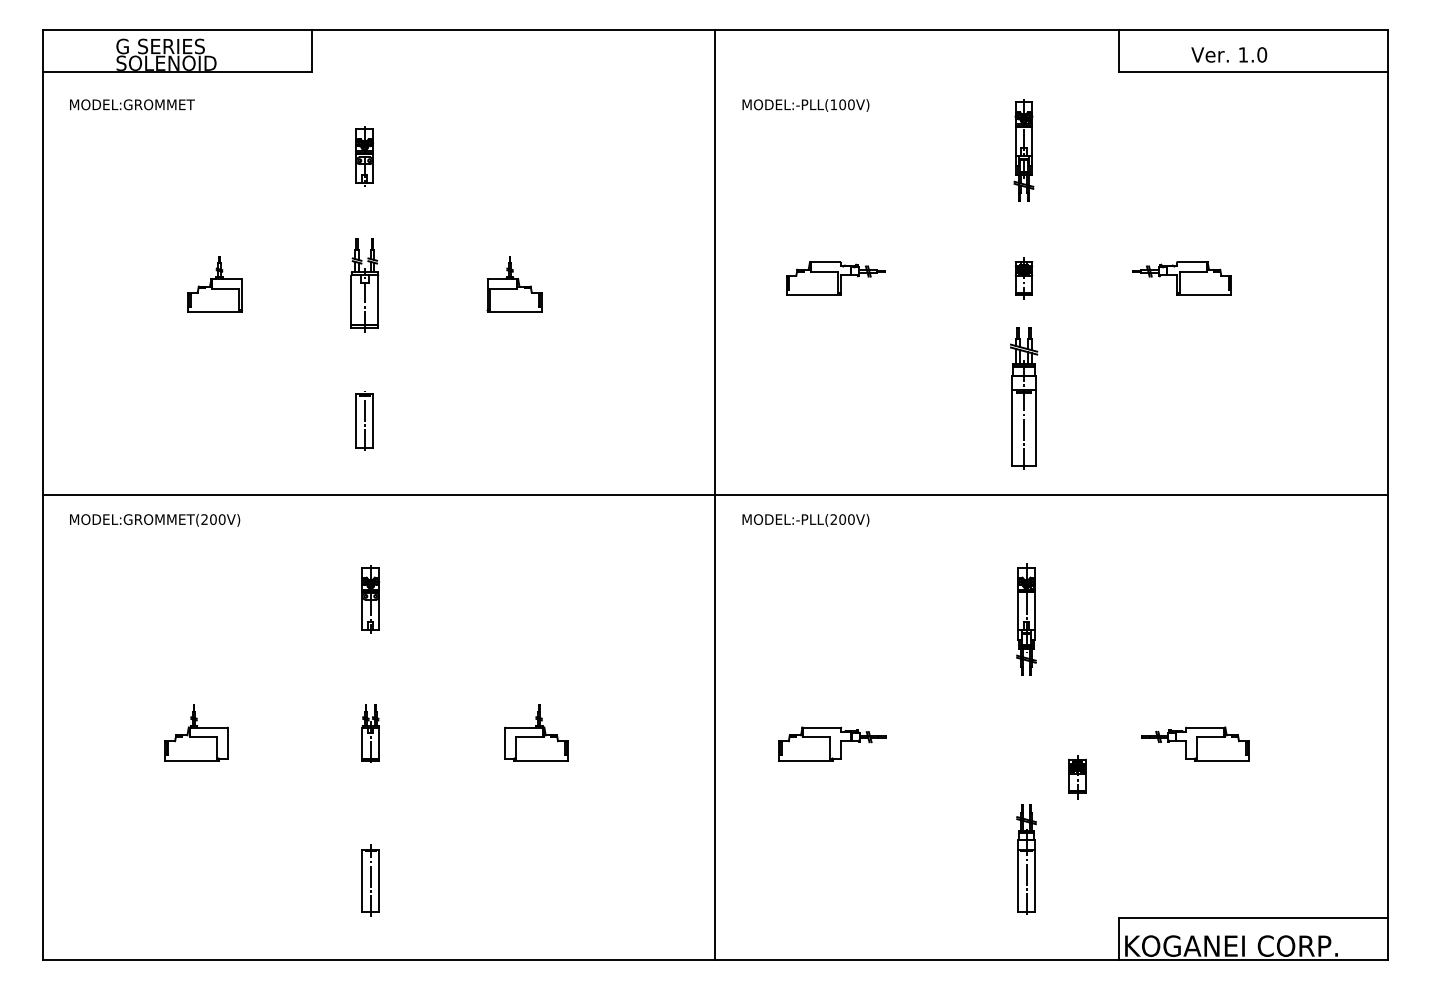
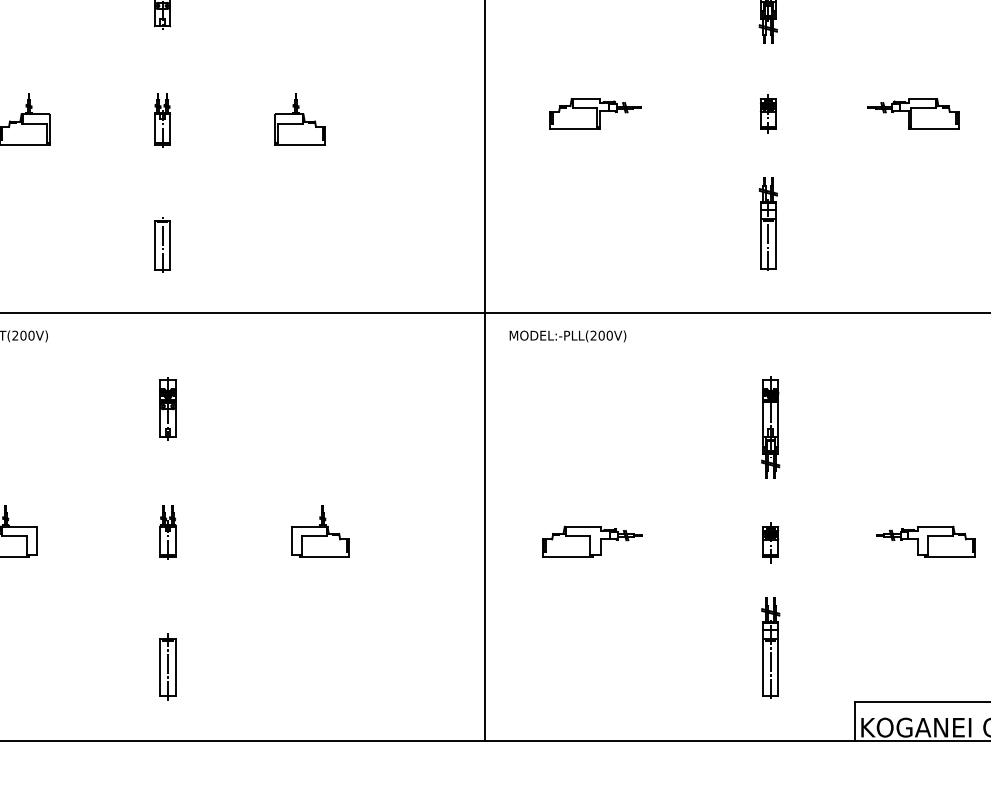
part: (364, 285) -> (162, 120), size x0.62
part: (1023, 398) -> (767, 224), size x0.71
part: (1077, 777) -> (770, 543), moved

